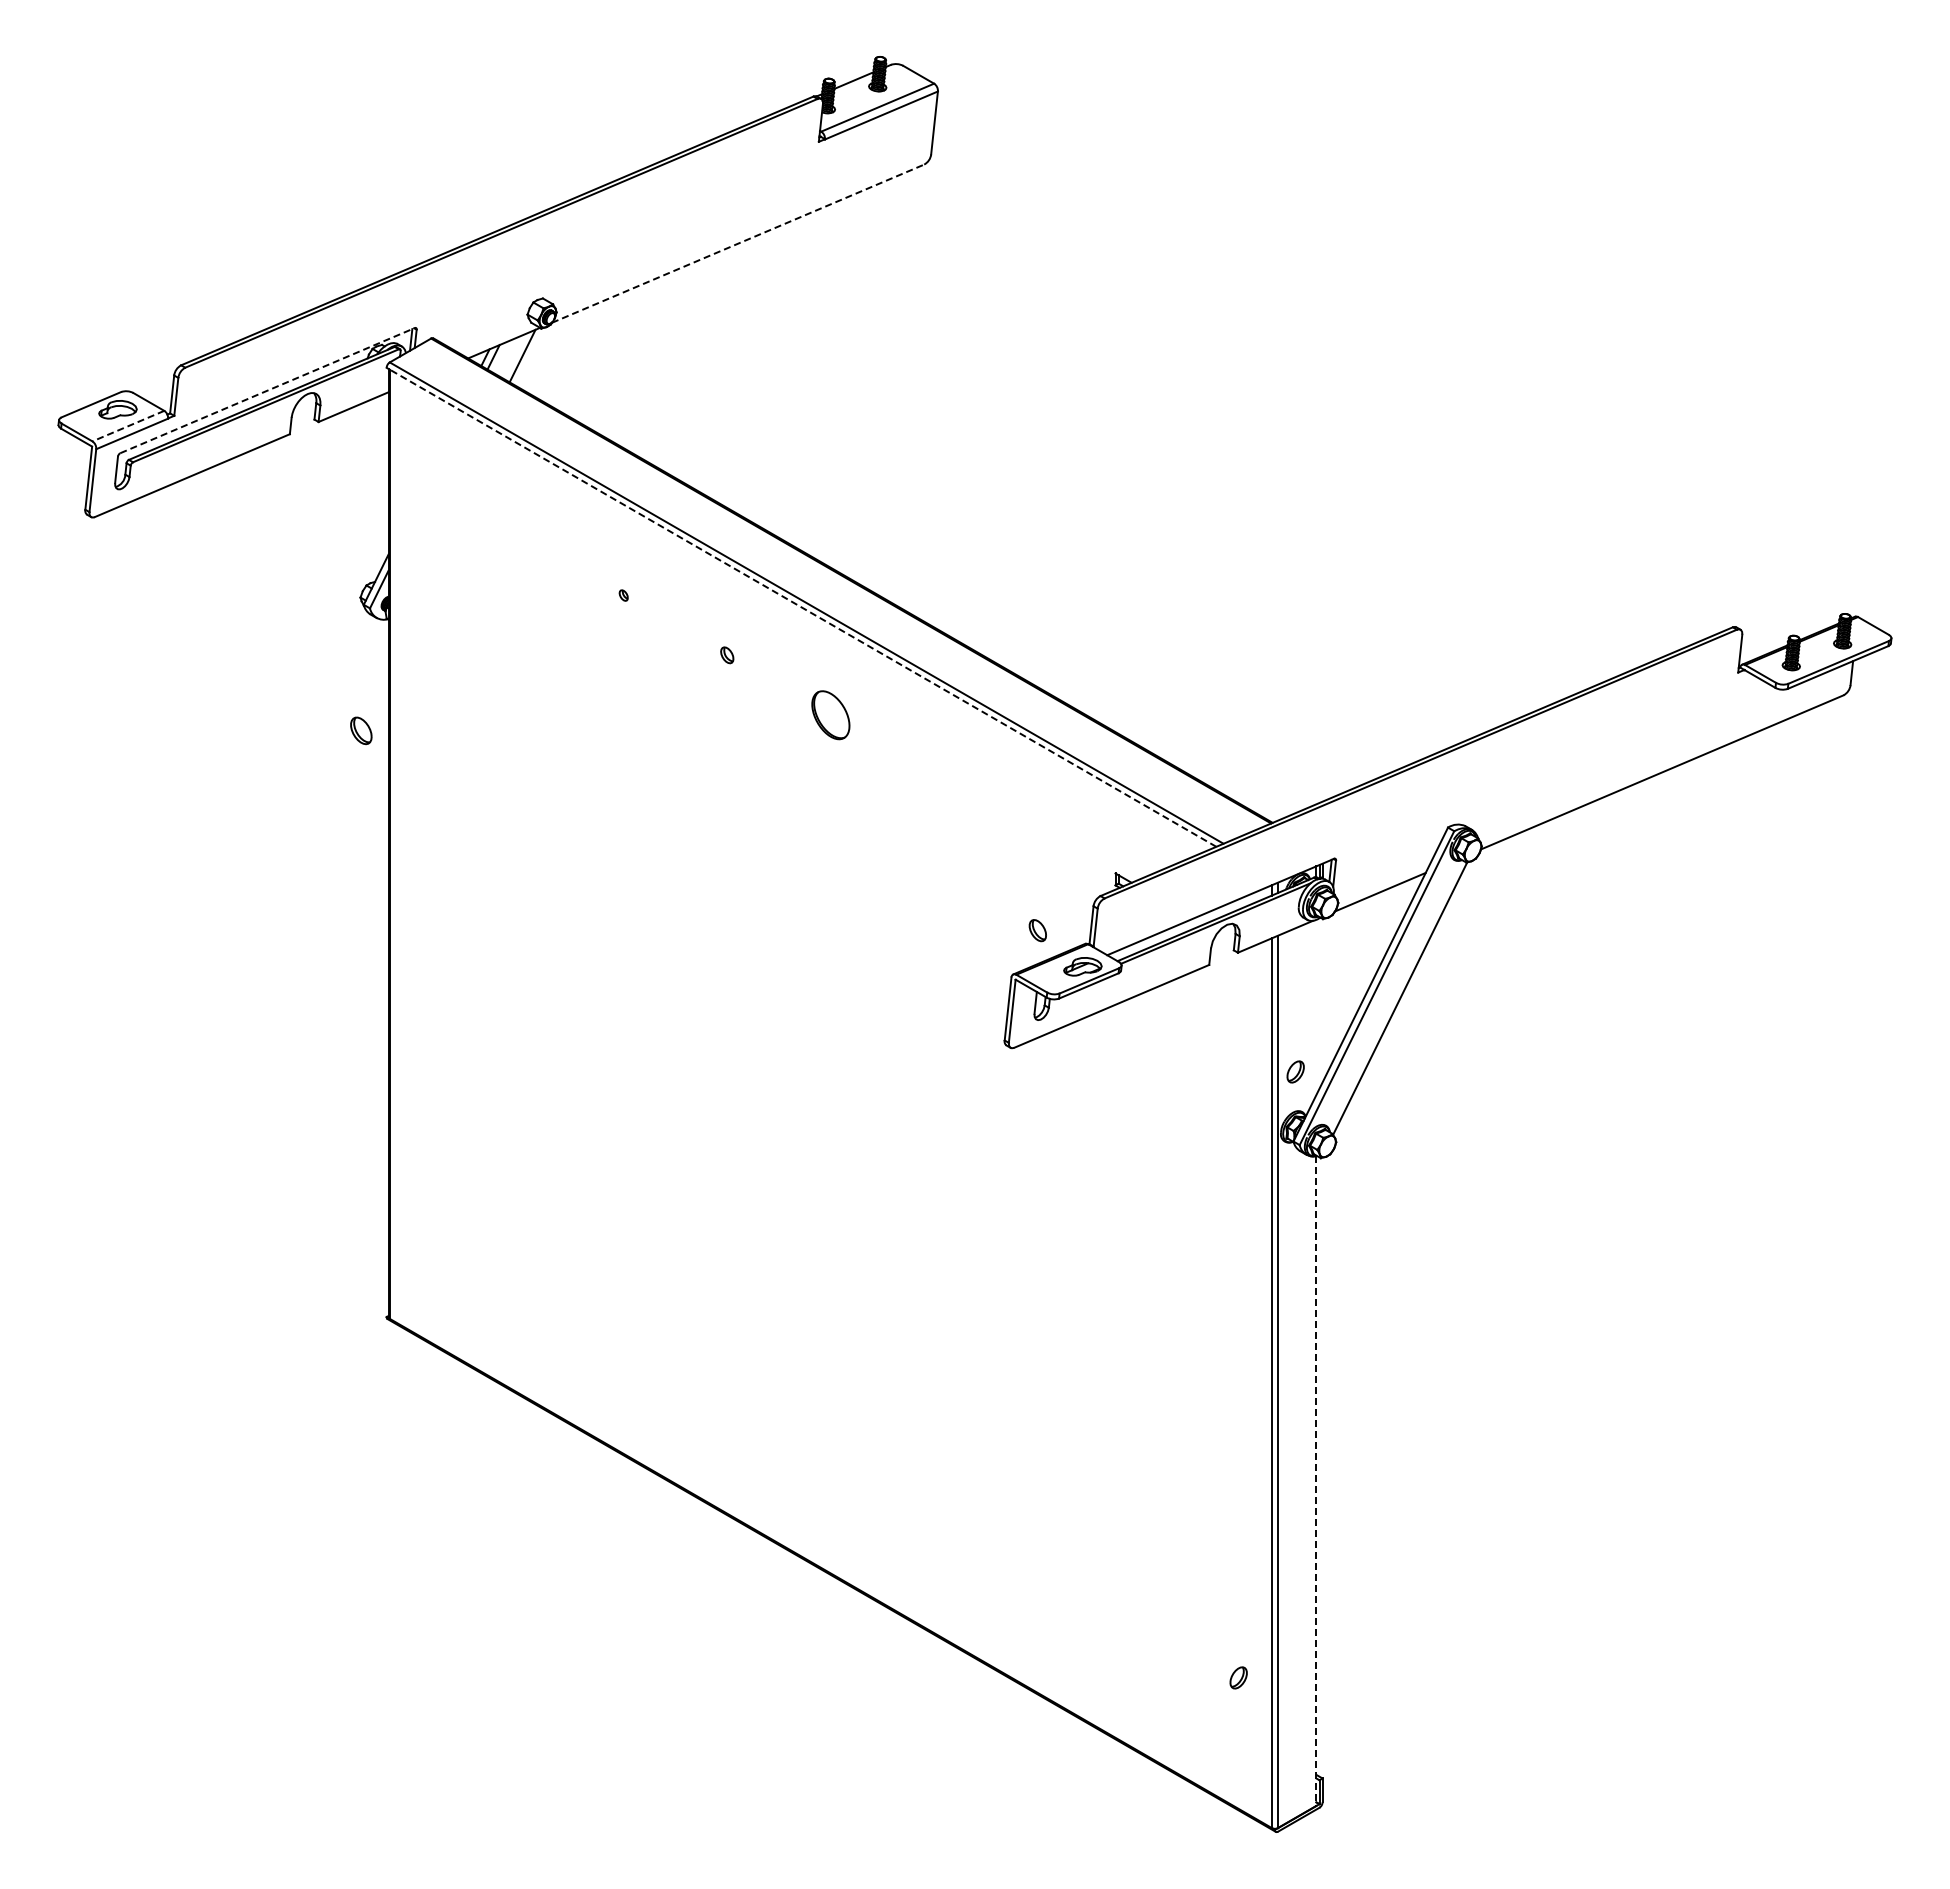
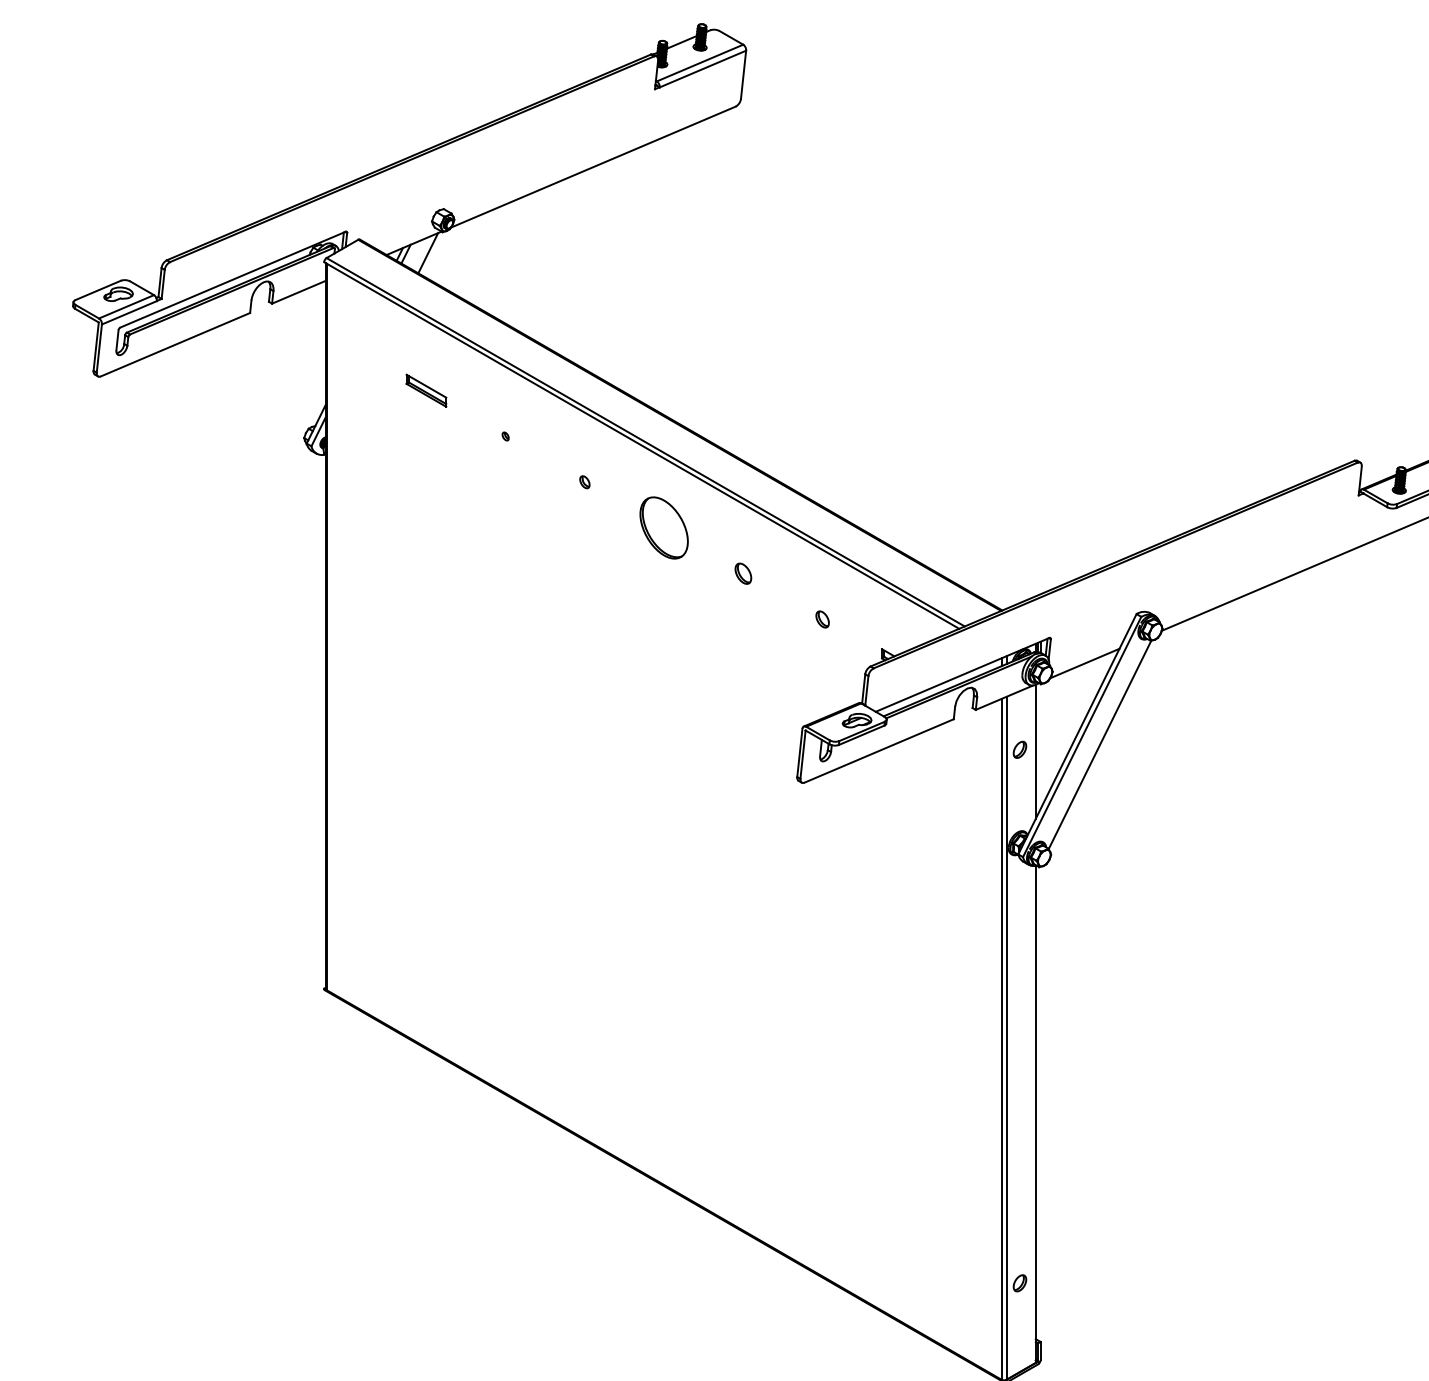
line: (738, 243) -> (593, 167), dashed -> solid
line: (268, 390) -> (233, 279), dashed -> solid
line: (127, 426) -> (125, 307), dashed -> solid
part: (520, 535) -> (426, 390), added
line: (802, 607) -> (642, 445), dashed -> solid
part: (830, 715) -> (663, 528), size x1.67
part: (361, 730) -> (743, 573), moved
part: (1037, 930) -> (822, 619), moved
line: (1316, 1007) -> (1035, 751), added
part: (1295, 1071) -> (1019, 749), moved
line: (1316, 1481) -> (1035, 1114), dashed -> solid
part: (1238, 1677) -> (1019, 1282), moved

